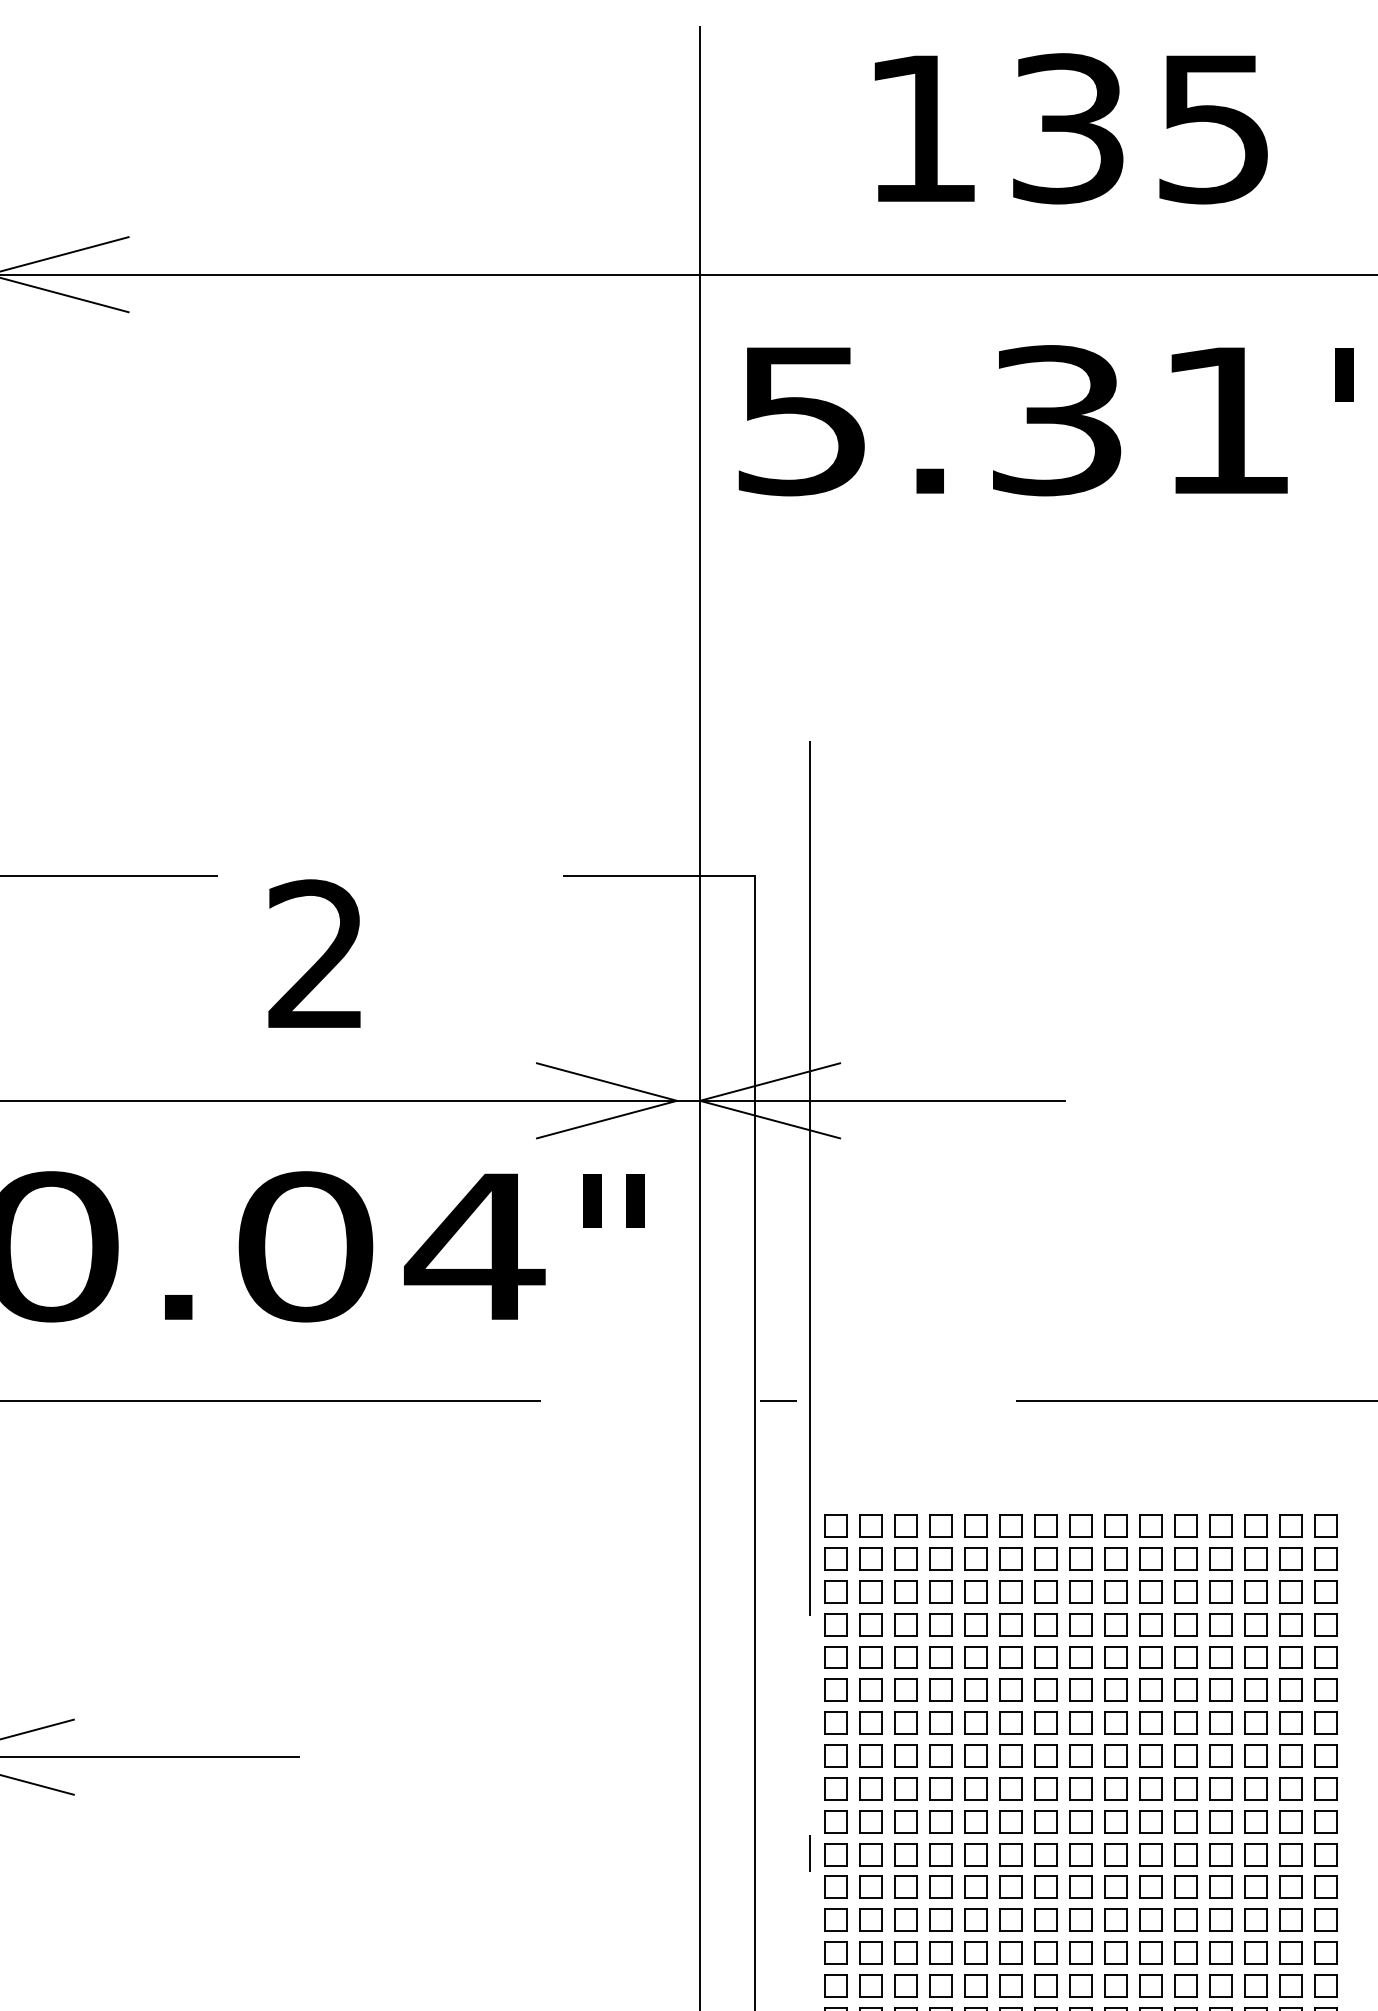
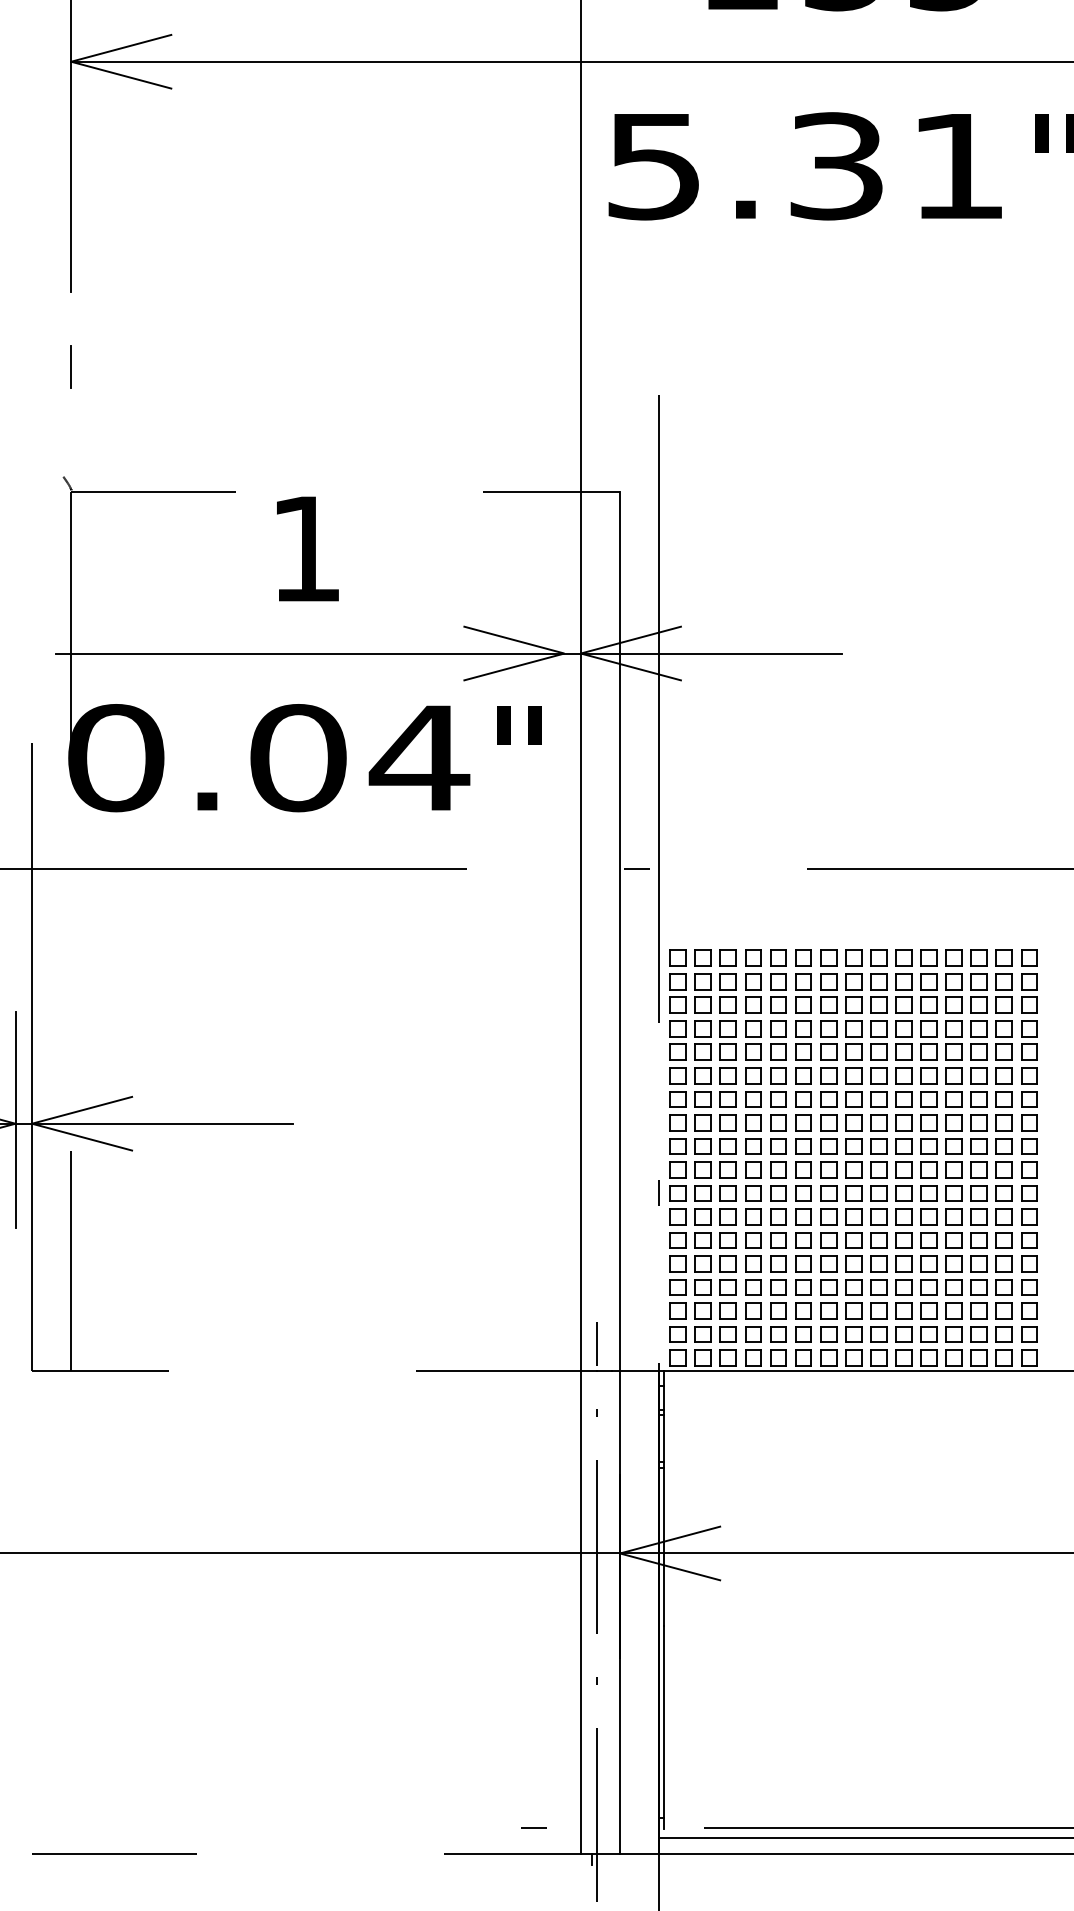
text: (314, 952) -> (304, 547), 2 -> 1

